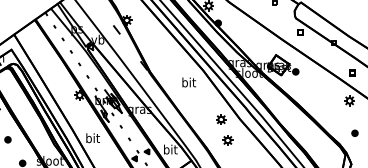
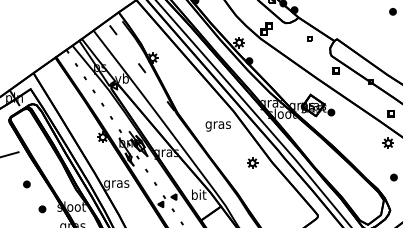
text: (188, 83) -> (217, 124), bit -> gras
text: (92, 138) -> (116, 183), bit -> gras
part: (227, 139) -> (259, 184), removed

